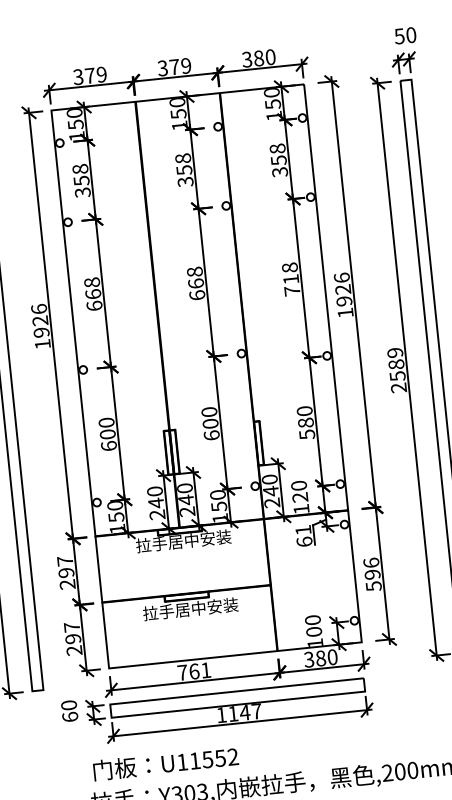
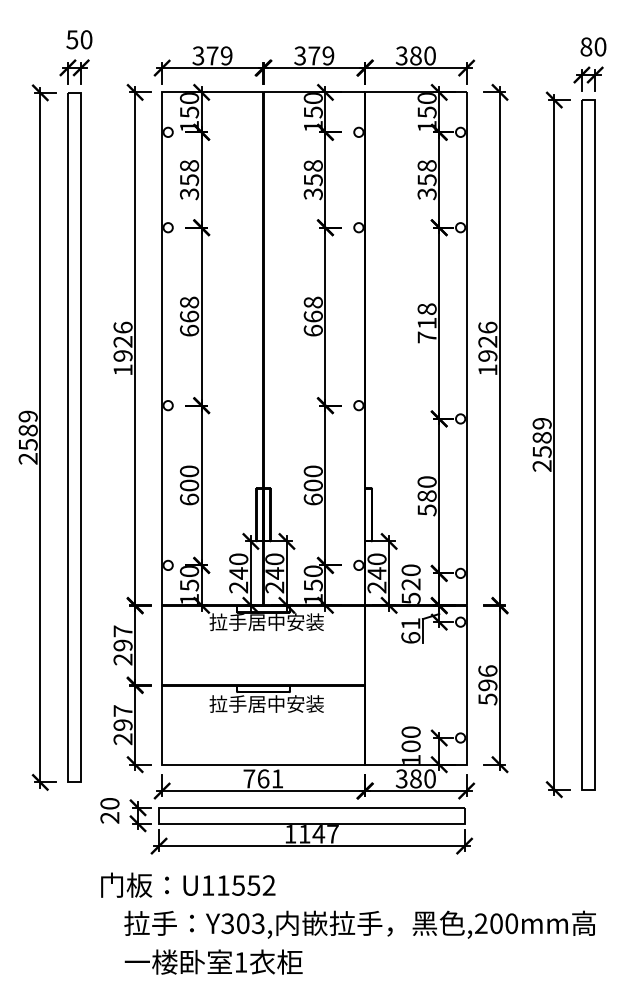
text: (399, 35) -> (586, 46), 50 -> 80
text: (300, 508) -> (410, 597), 120 -> 520
text: (69, 716) -> (109, 817), 60 -> 20
text: (166, 763) -> (188, 884), moved

